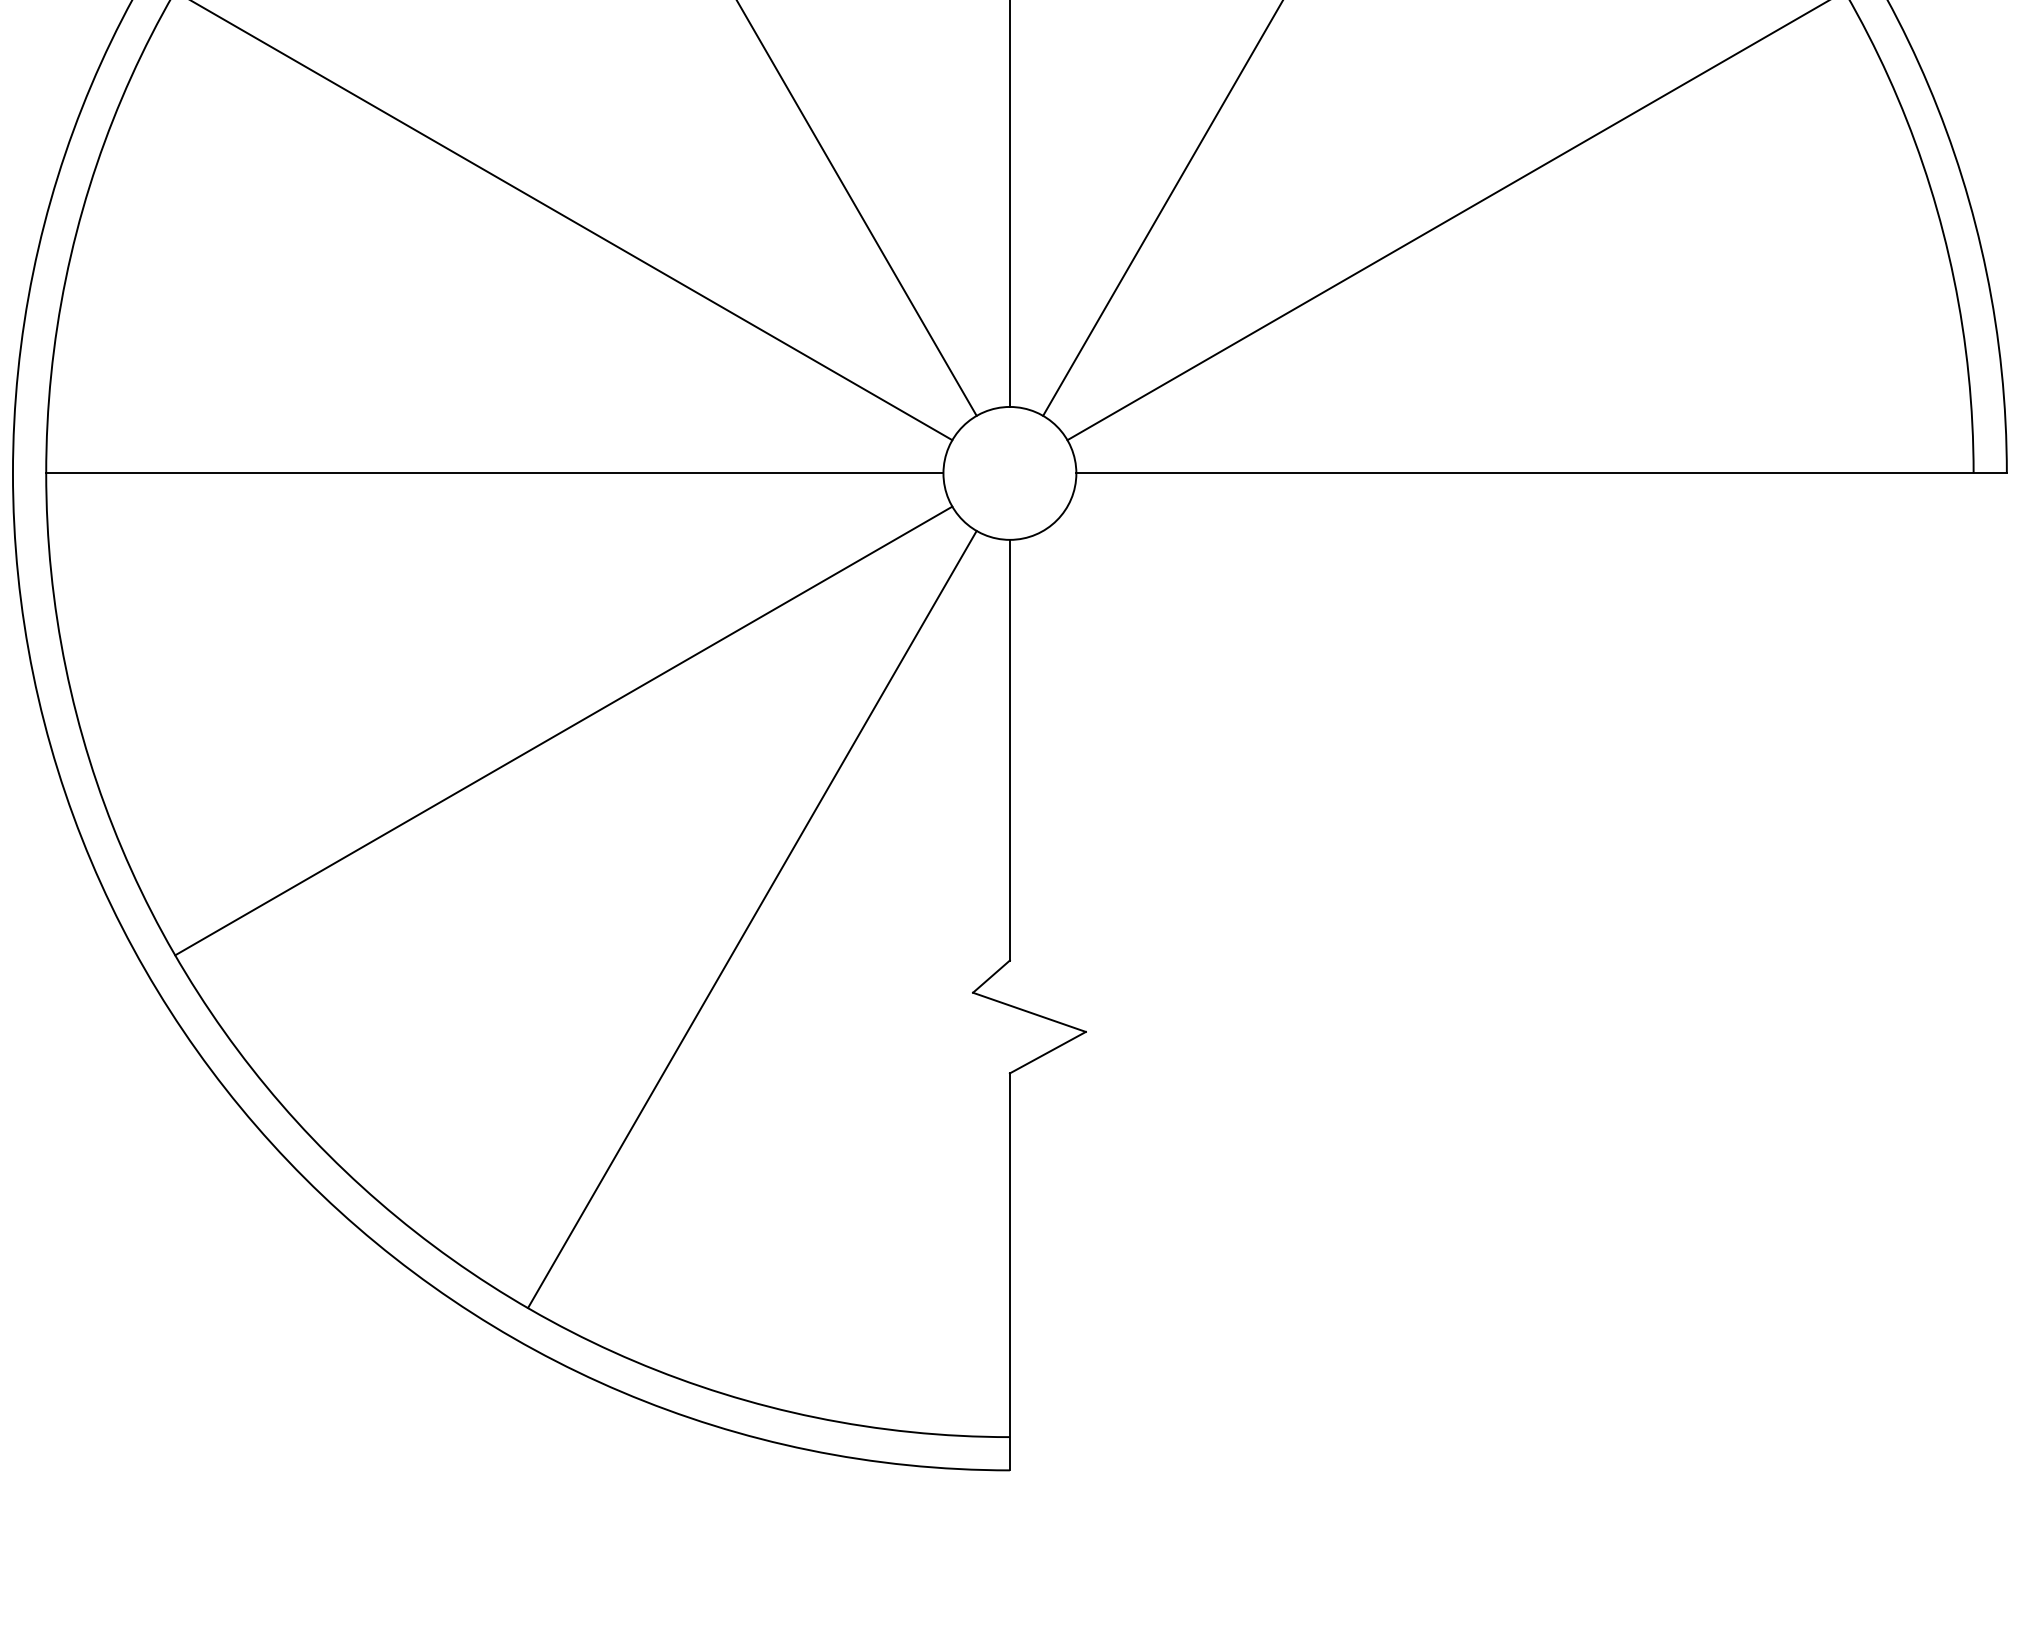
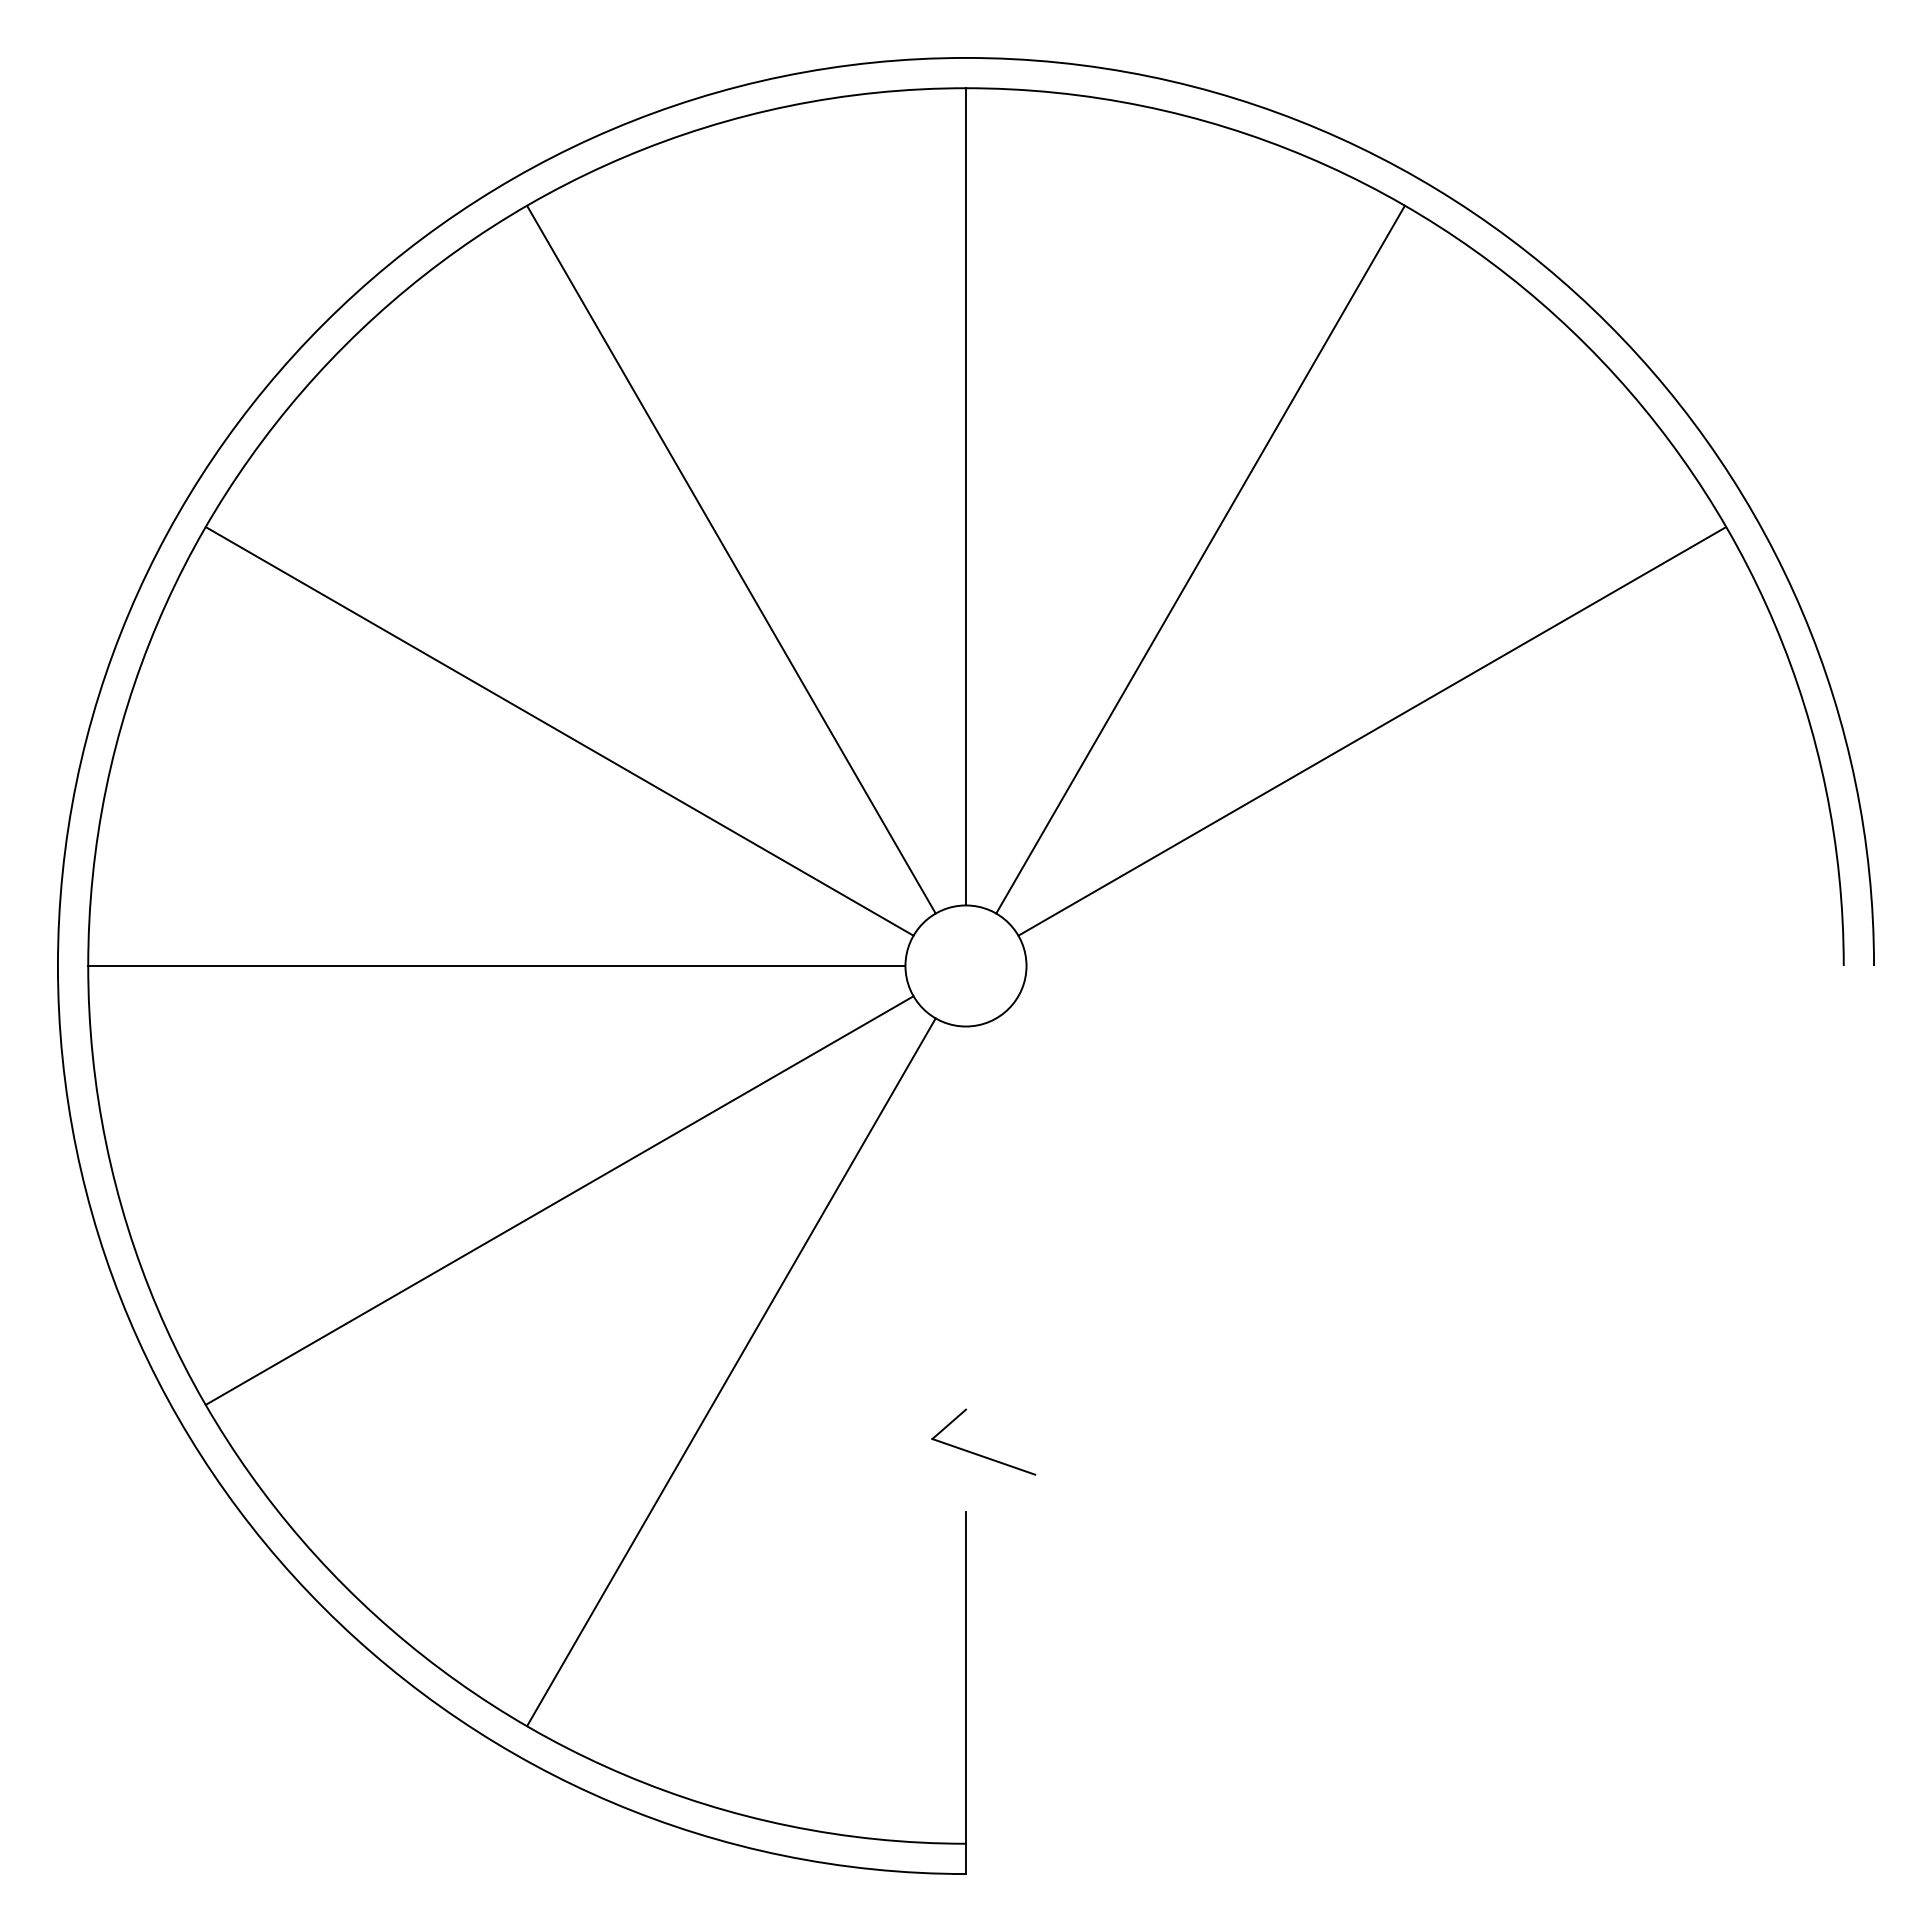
line: (1541, 472) -> (1450, 965), removed
line: (1010, 749) -> (966, 1217), removed
line: (1047, 1052) -> (1000, 1493), removed

